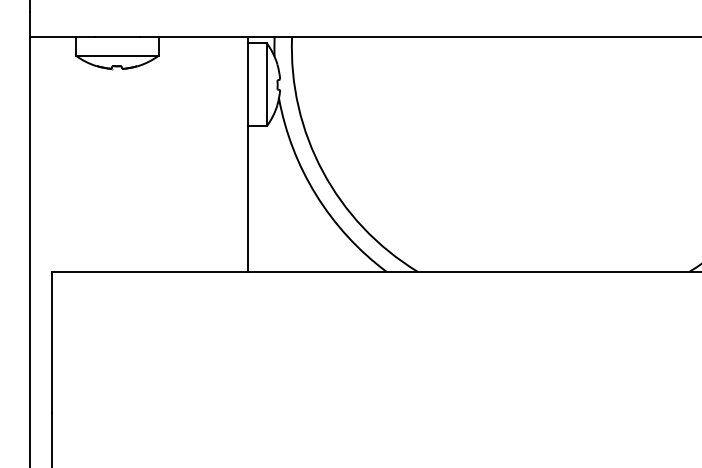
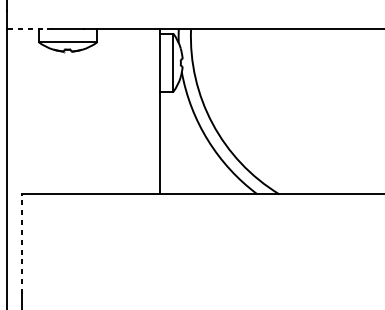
line: (62, 37) -> (29, 29), solid -> dashed
line: (51, 342) -> (21, 244), solid -> dashed

